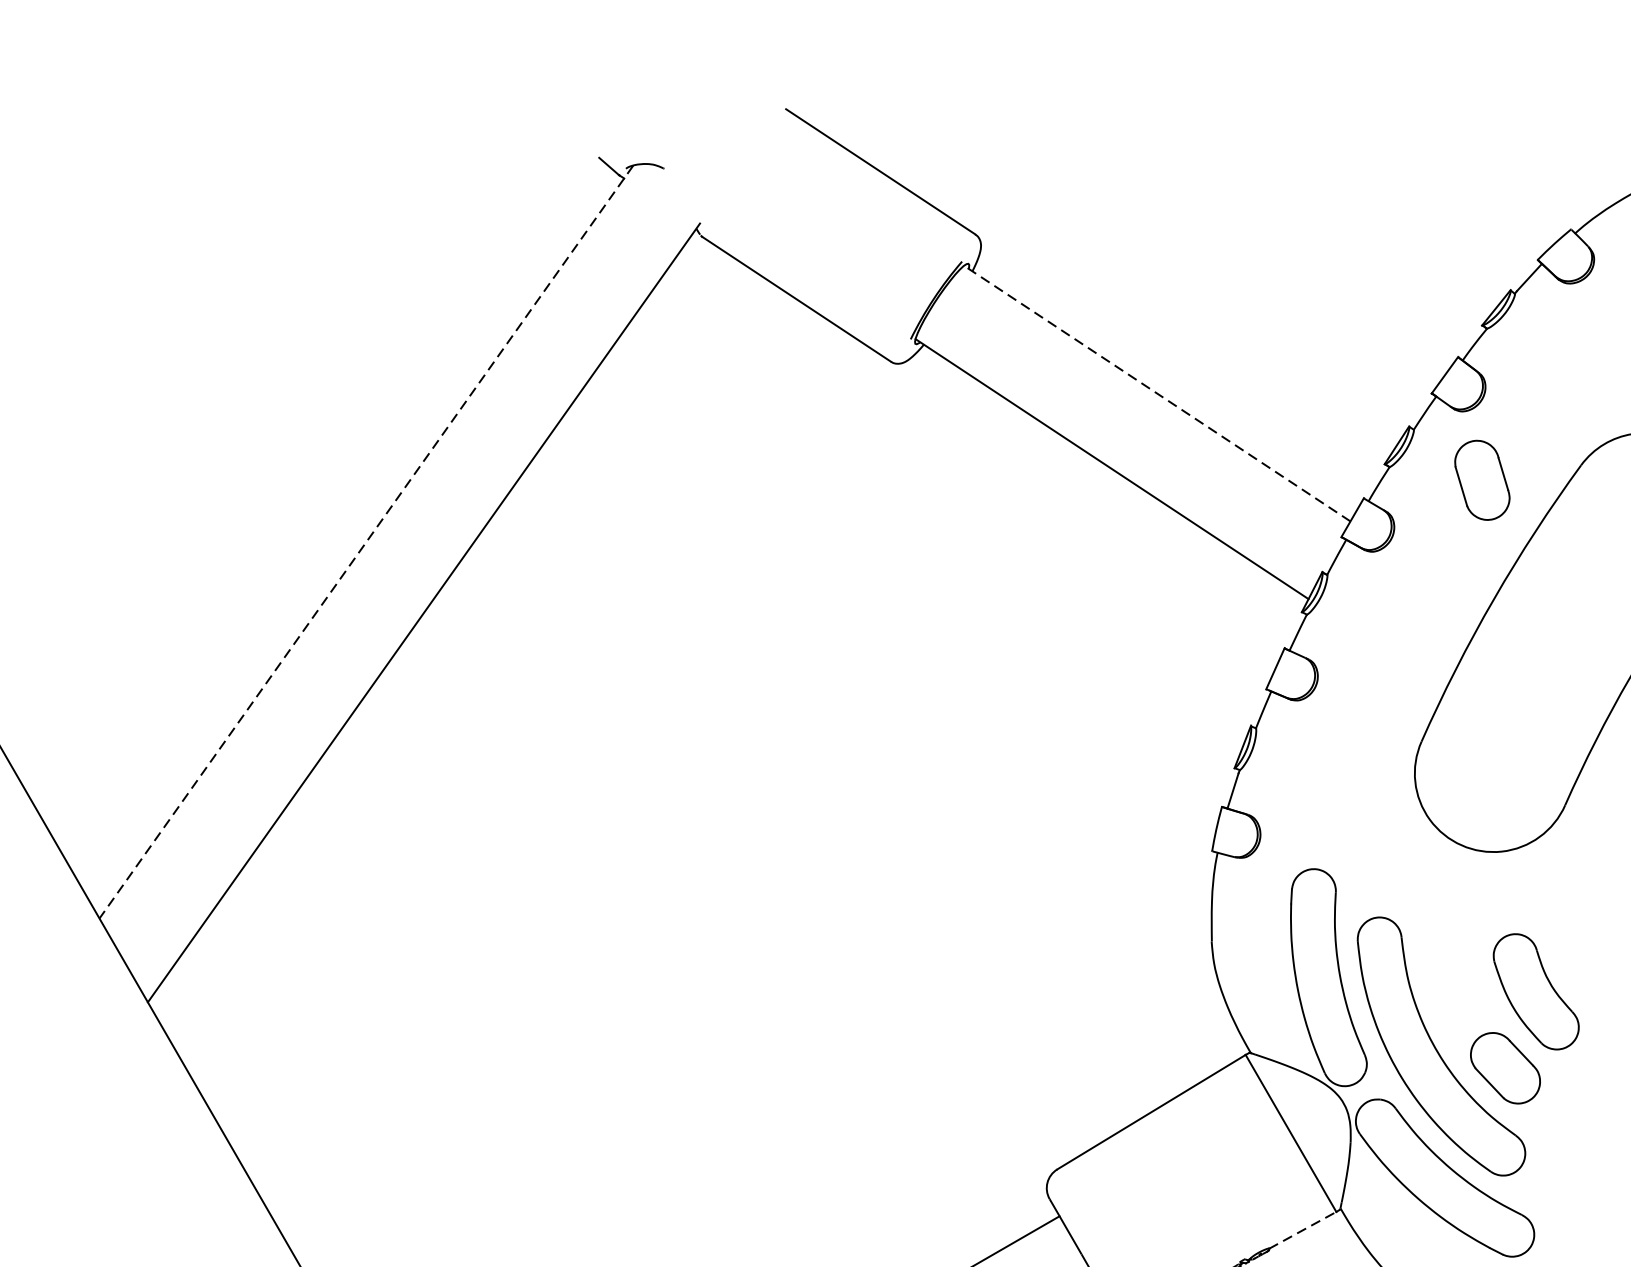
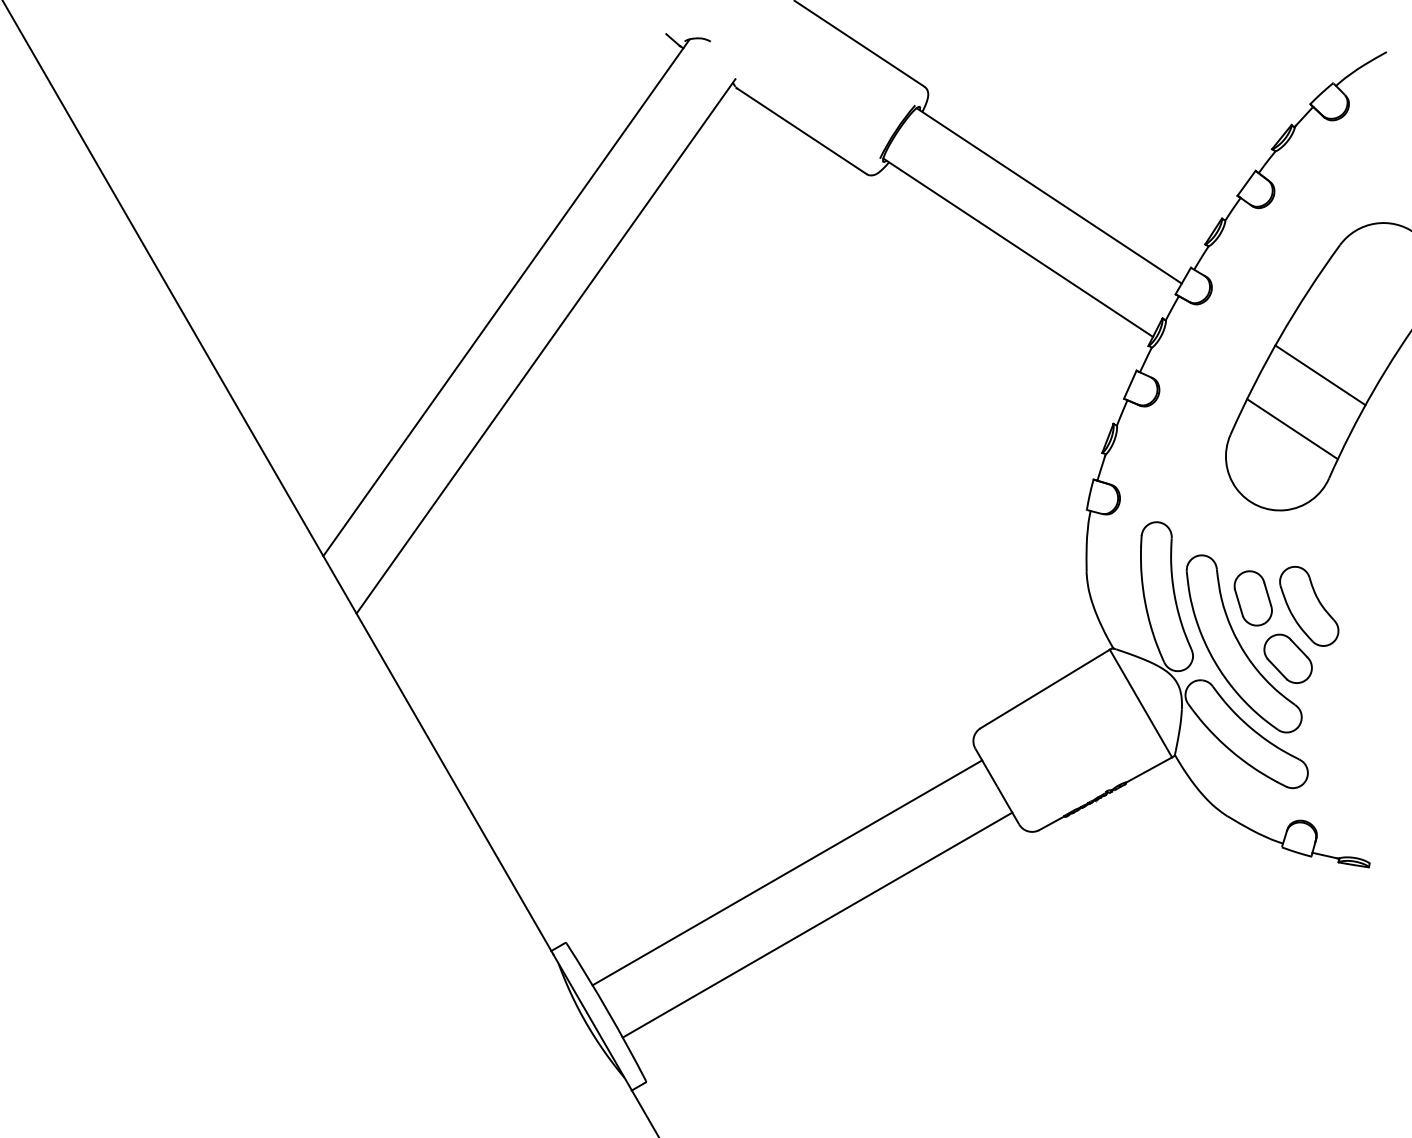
line: (1157, 393) -> (1049, 195), dashed -> solid
part: (1481, 480) -> (1252, 598), moved
line: (366, 541) -> (506, 297), dashed -> solid
line: (1552, 655) -> (1320, 375), added
line: (1511, 734) -> (1292, 429), added
line: (1303, 1229) -> (1149, 769), dashed -> solid

